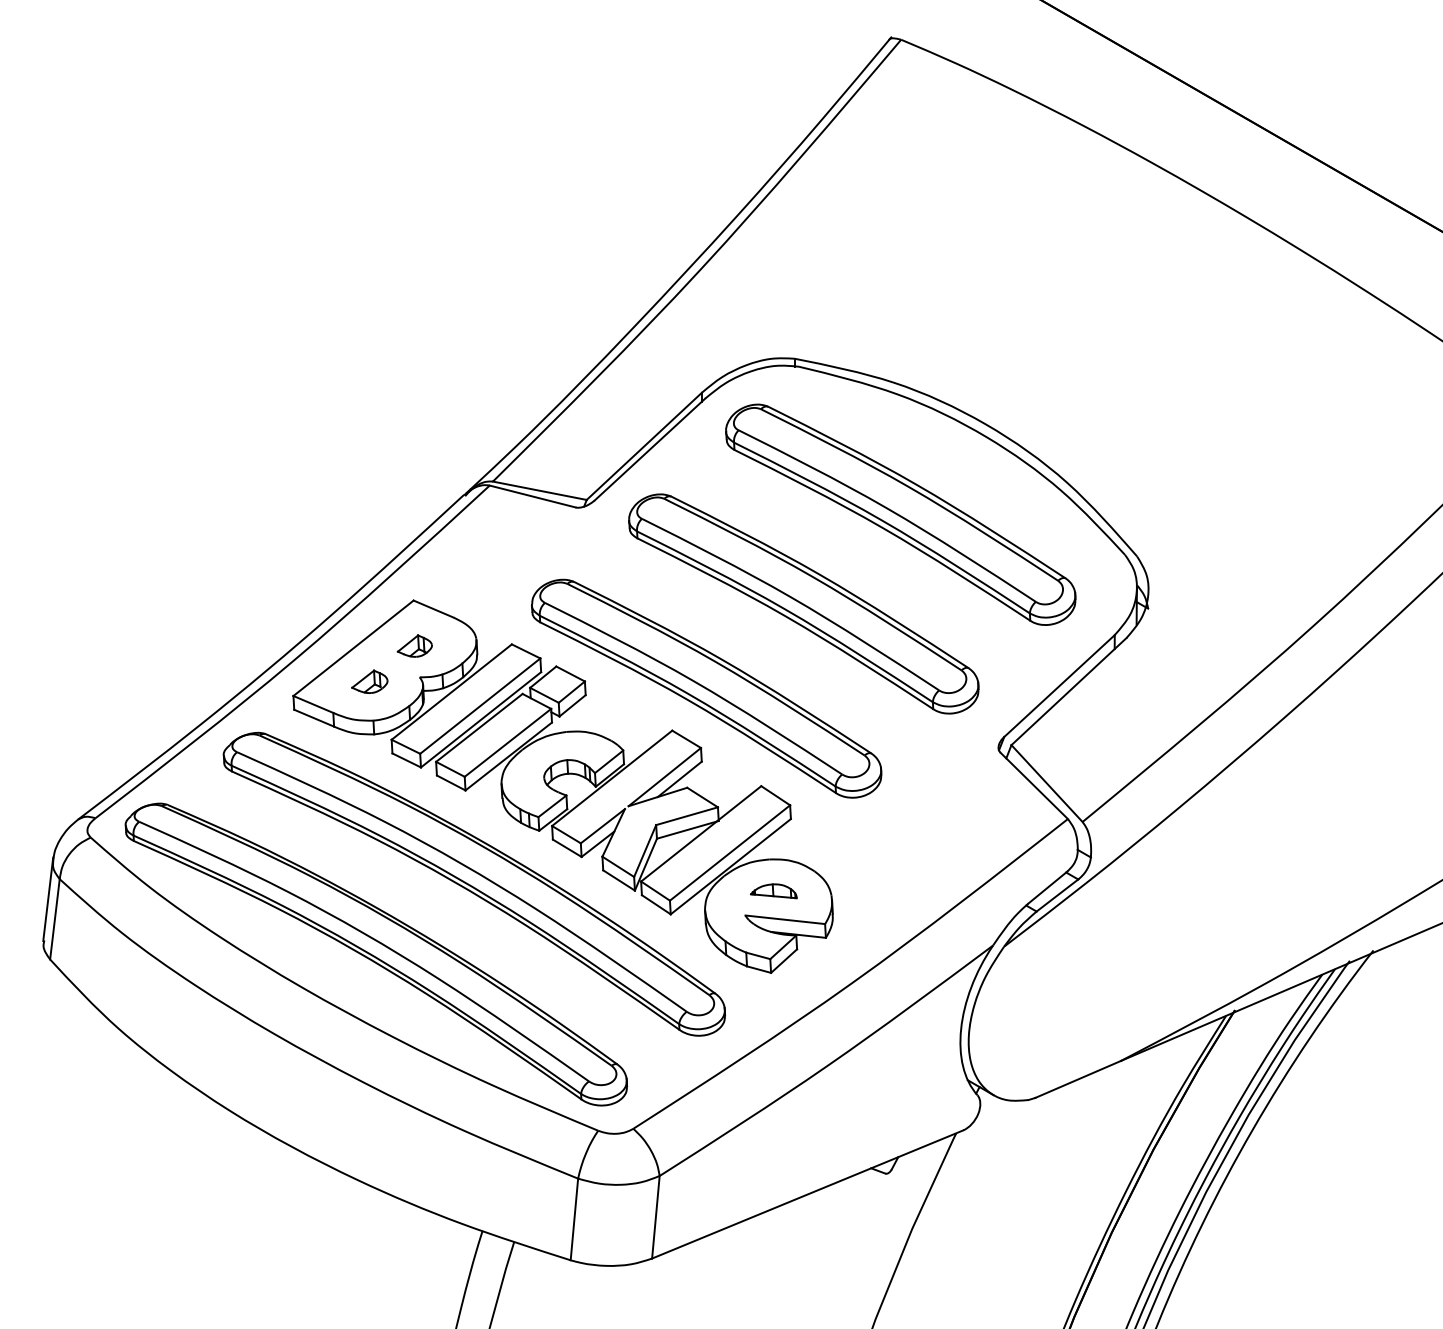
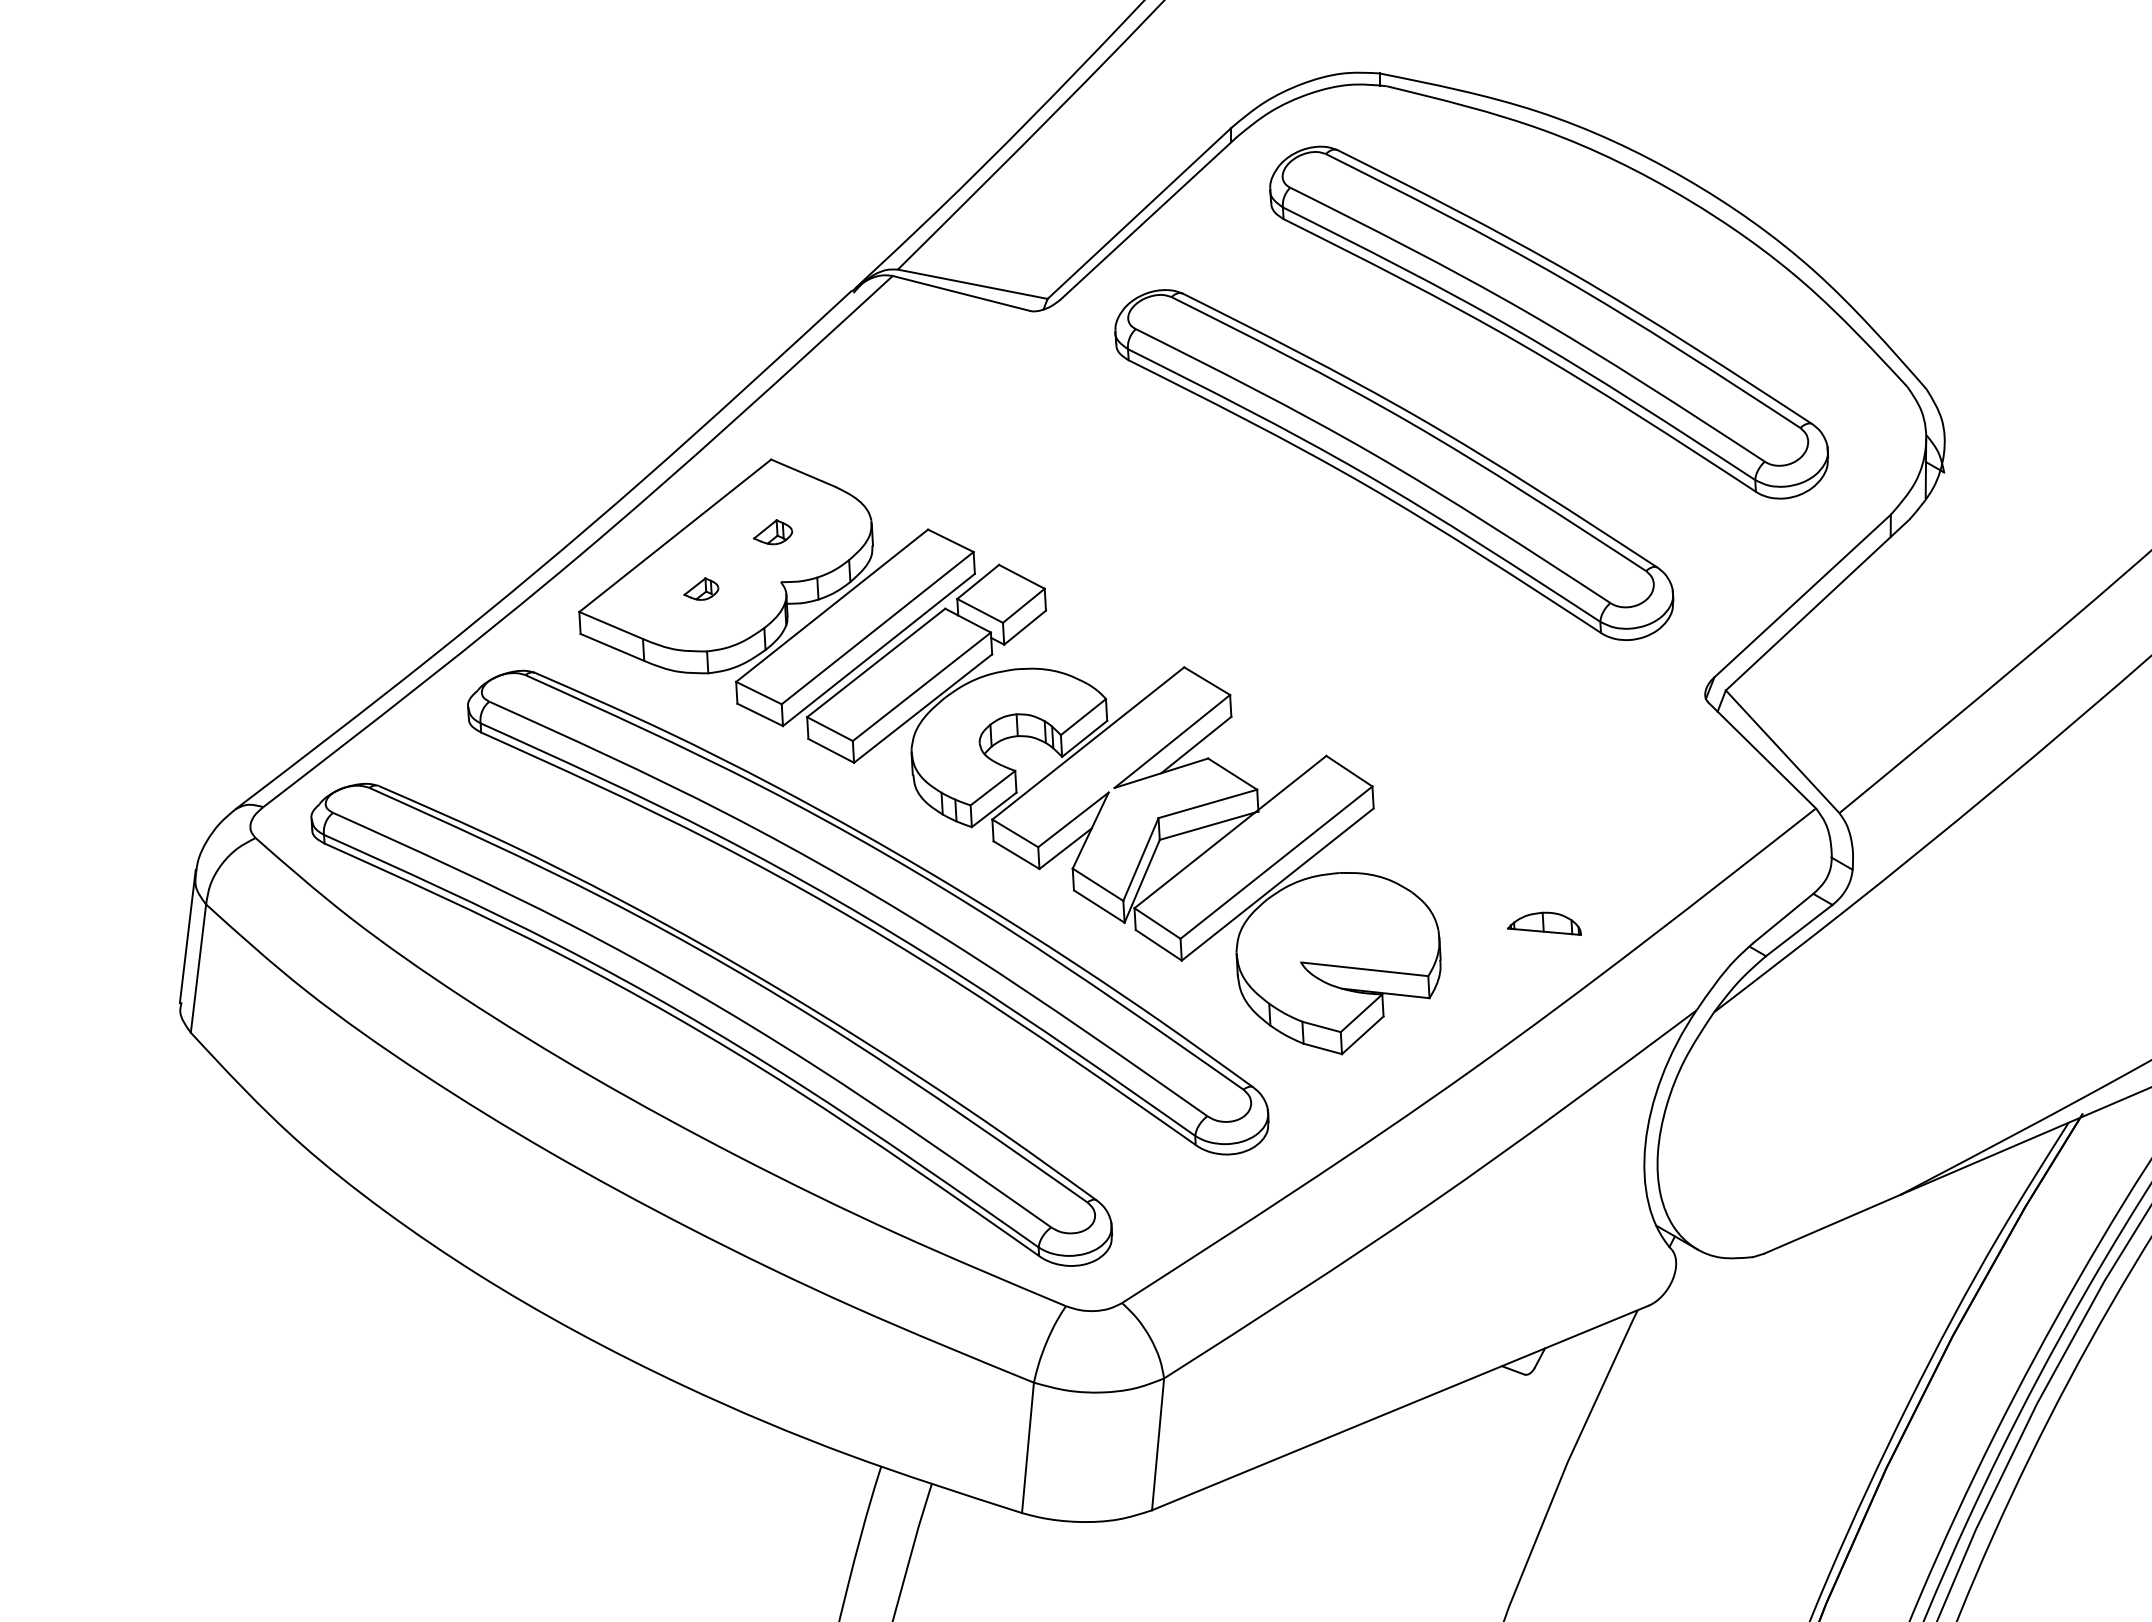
part: (414, 645) -> (772, 531), size x0.7
part: (369, 681) -> (700, 588), size x0.6
part: (706, 688) -> (1238, 599), removed
part: (773, 891) -> (1543, 924), moved

